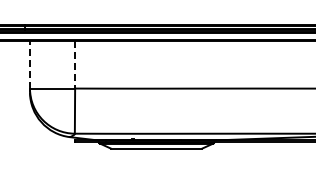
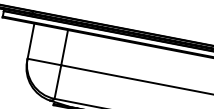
line: (30, 64) -> (31, 40), dashed -> solid
line: (75, 64) -> (64, 47), dashed -> solid

